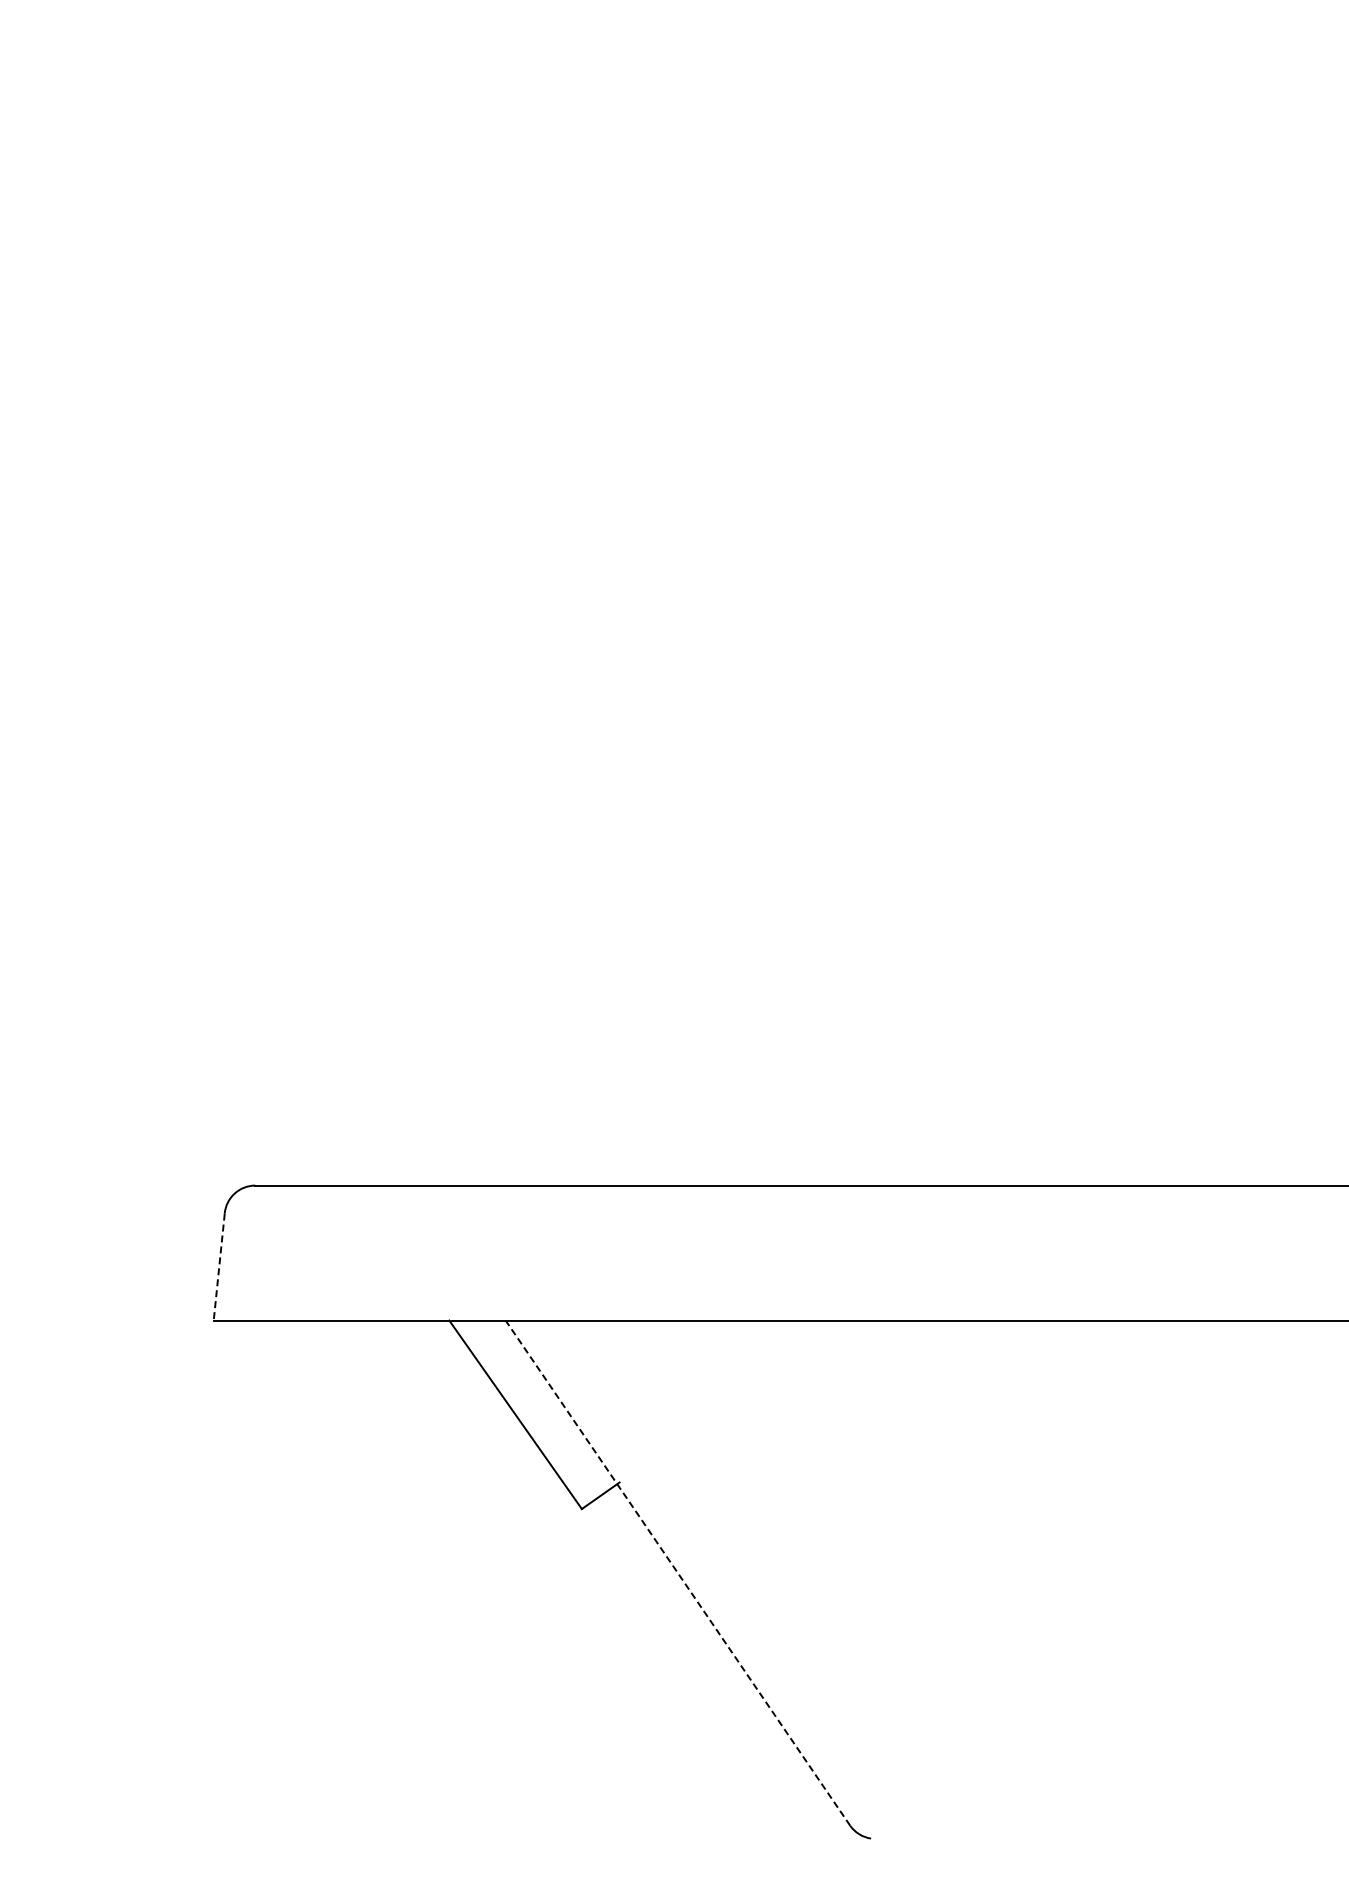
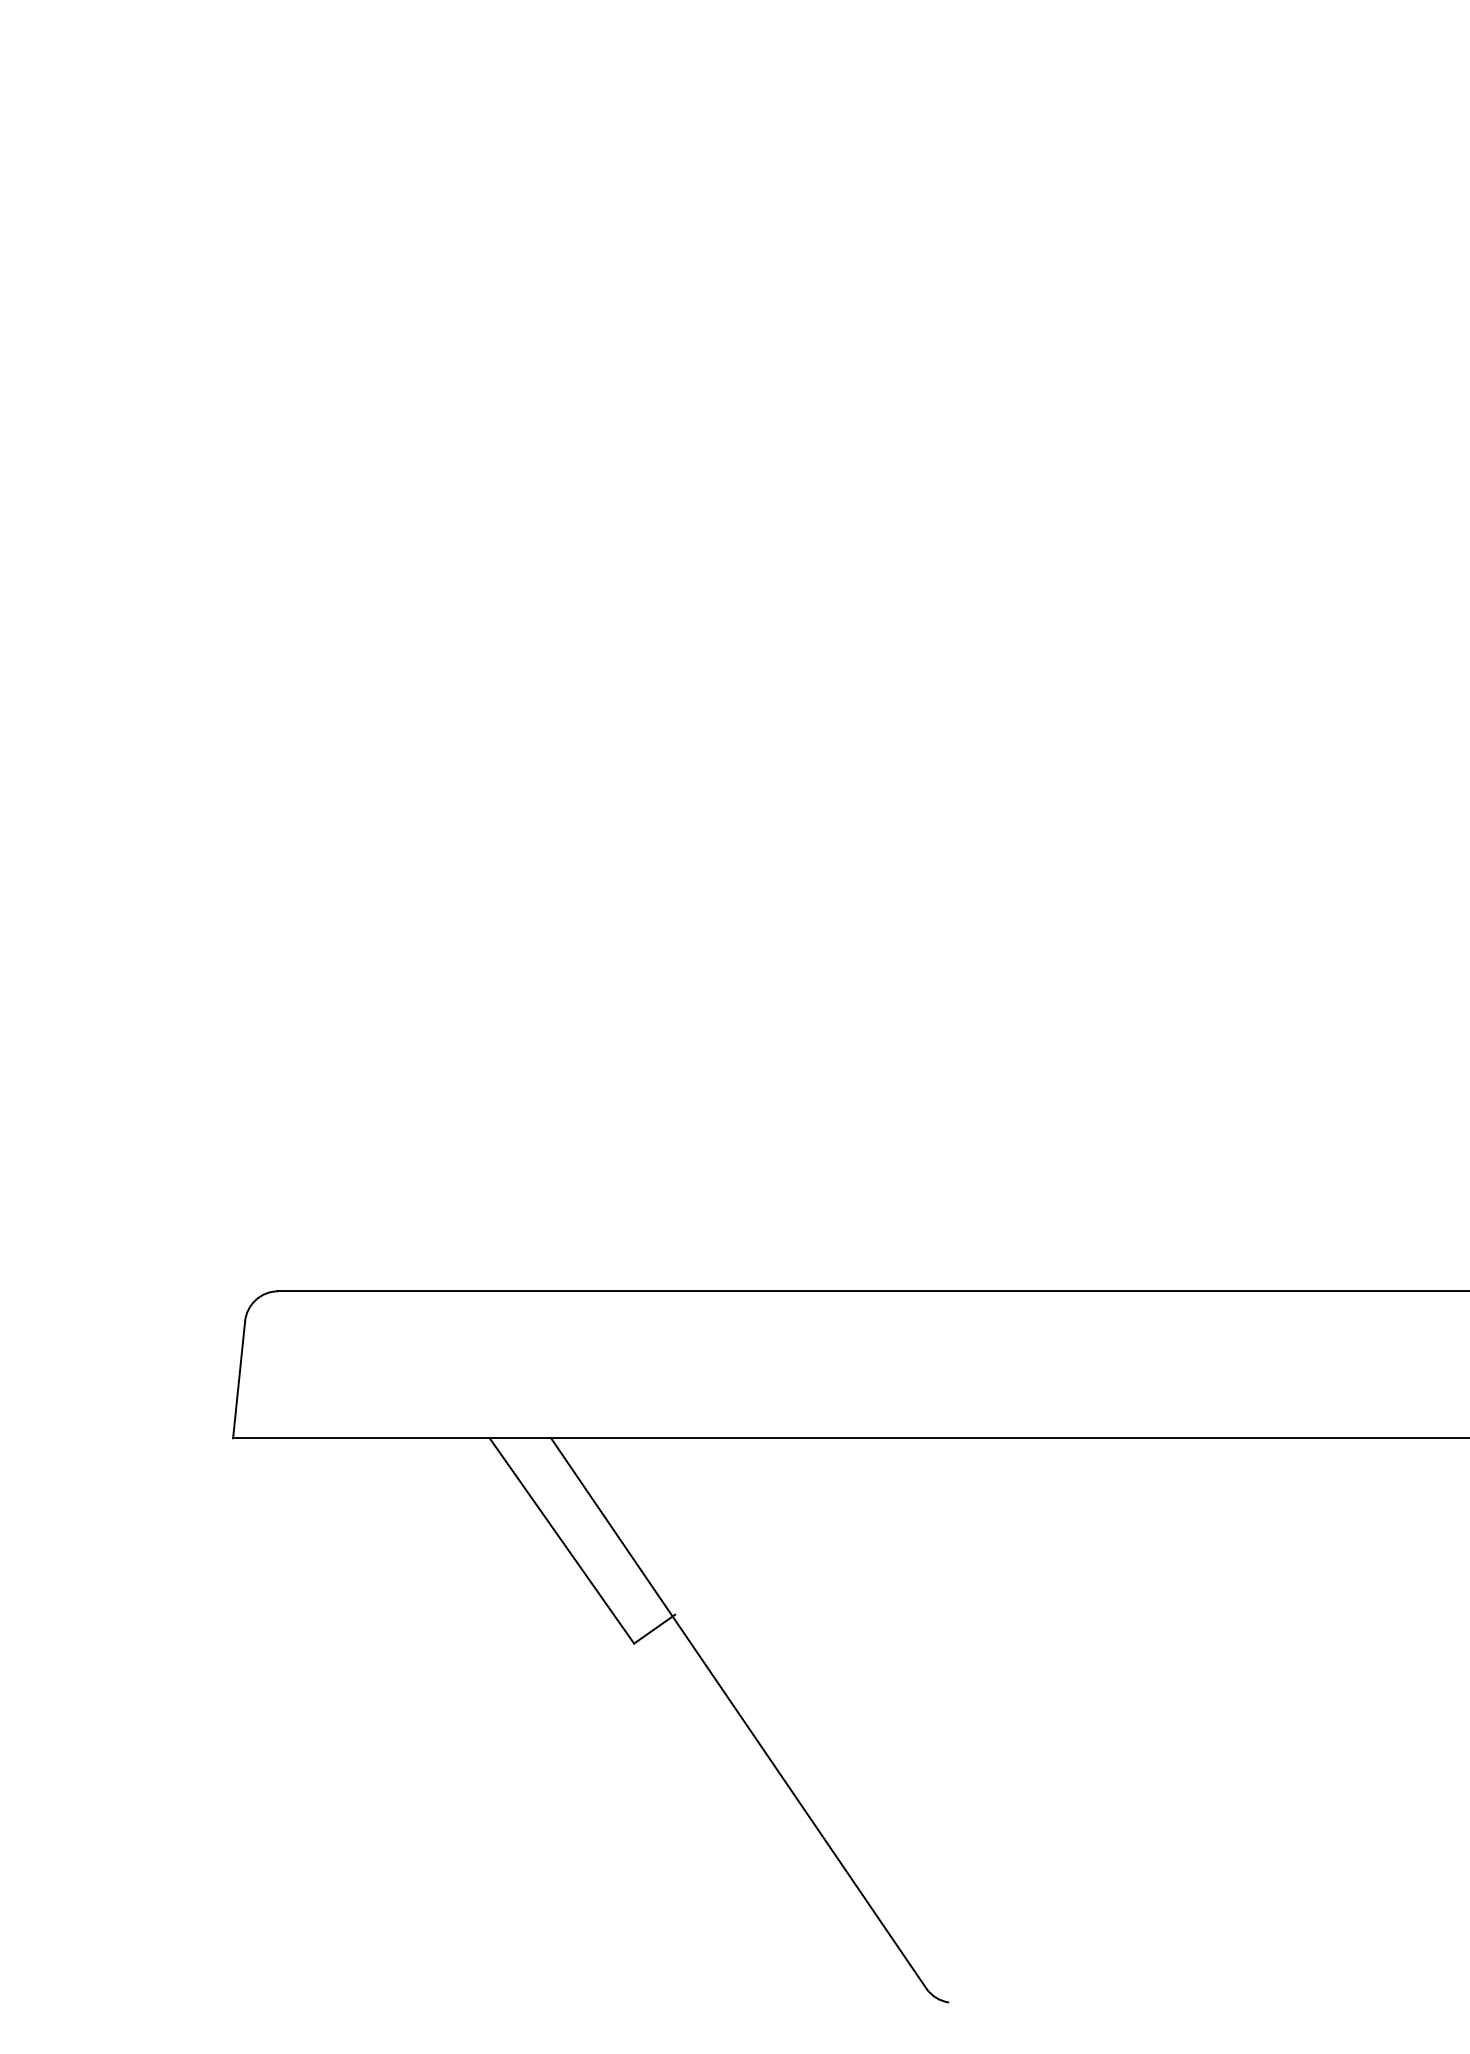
line: (219, 1267) -> (239, 1380), dashed -> solid
line: (677, 1573) -> (738, 1713), dashed -> solid

